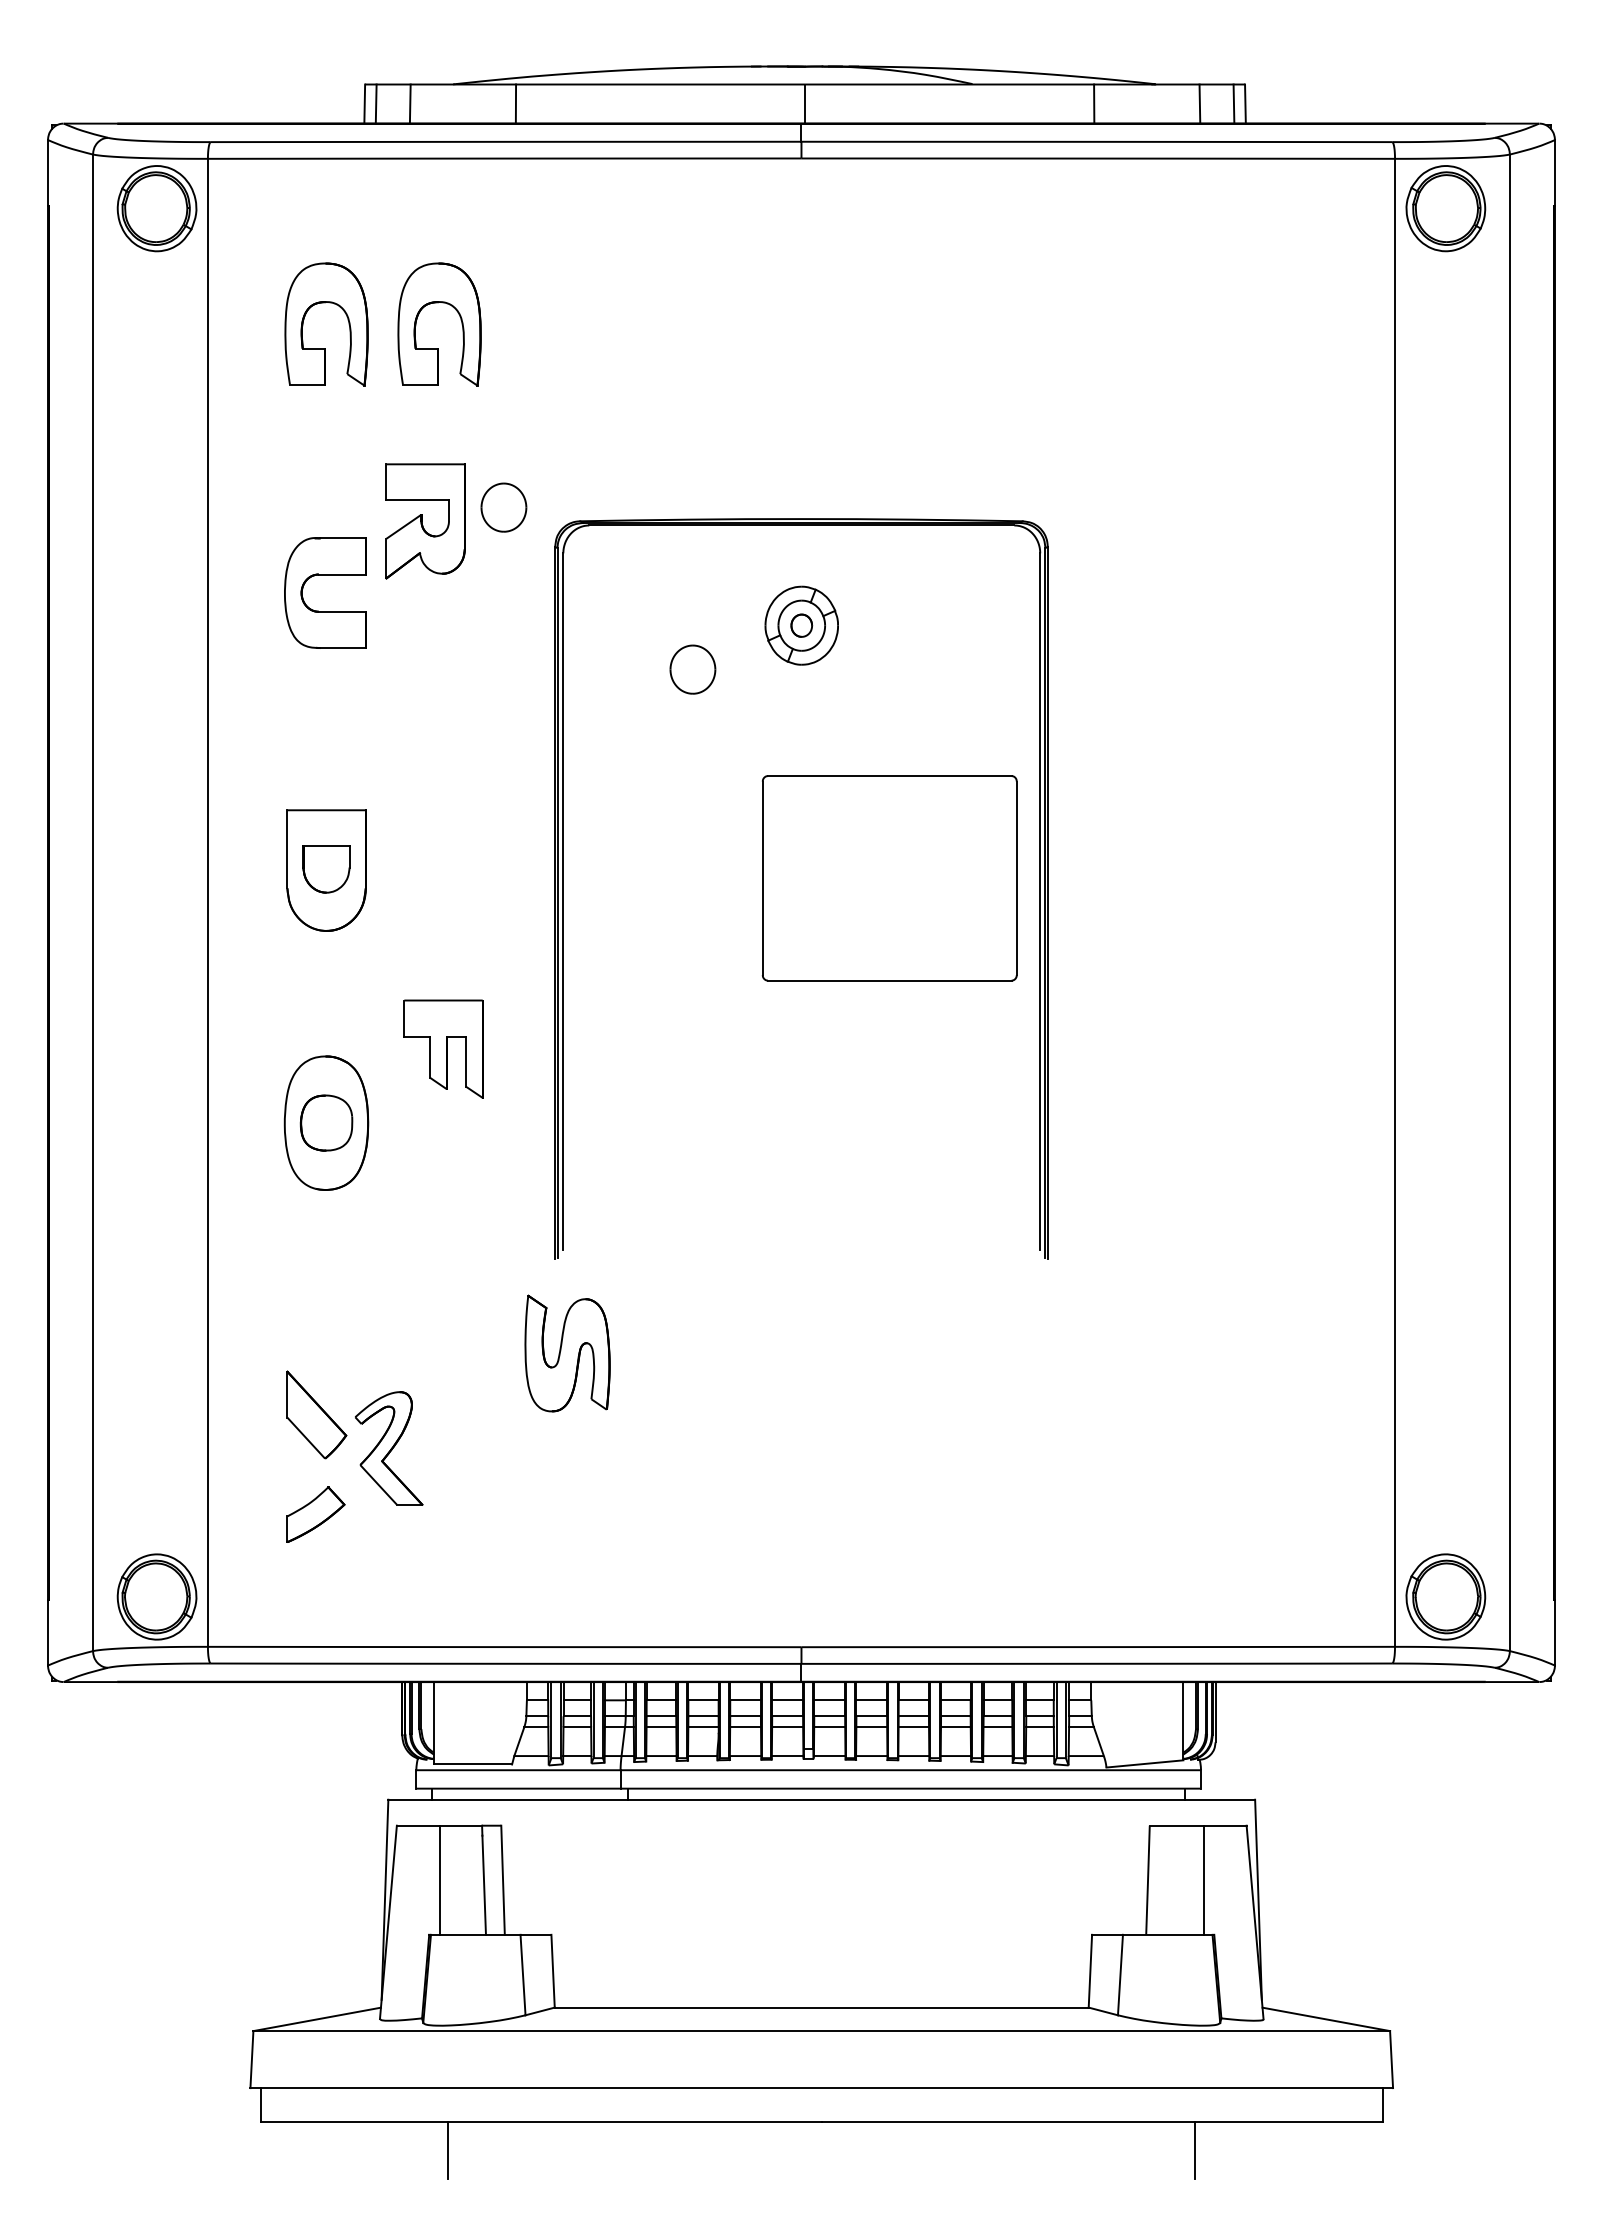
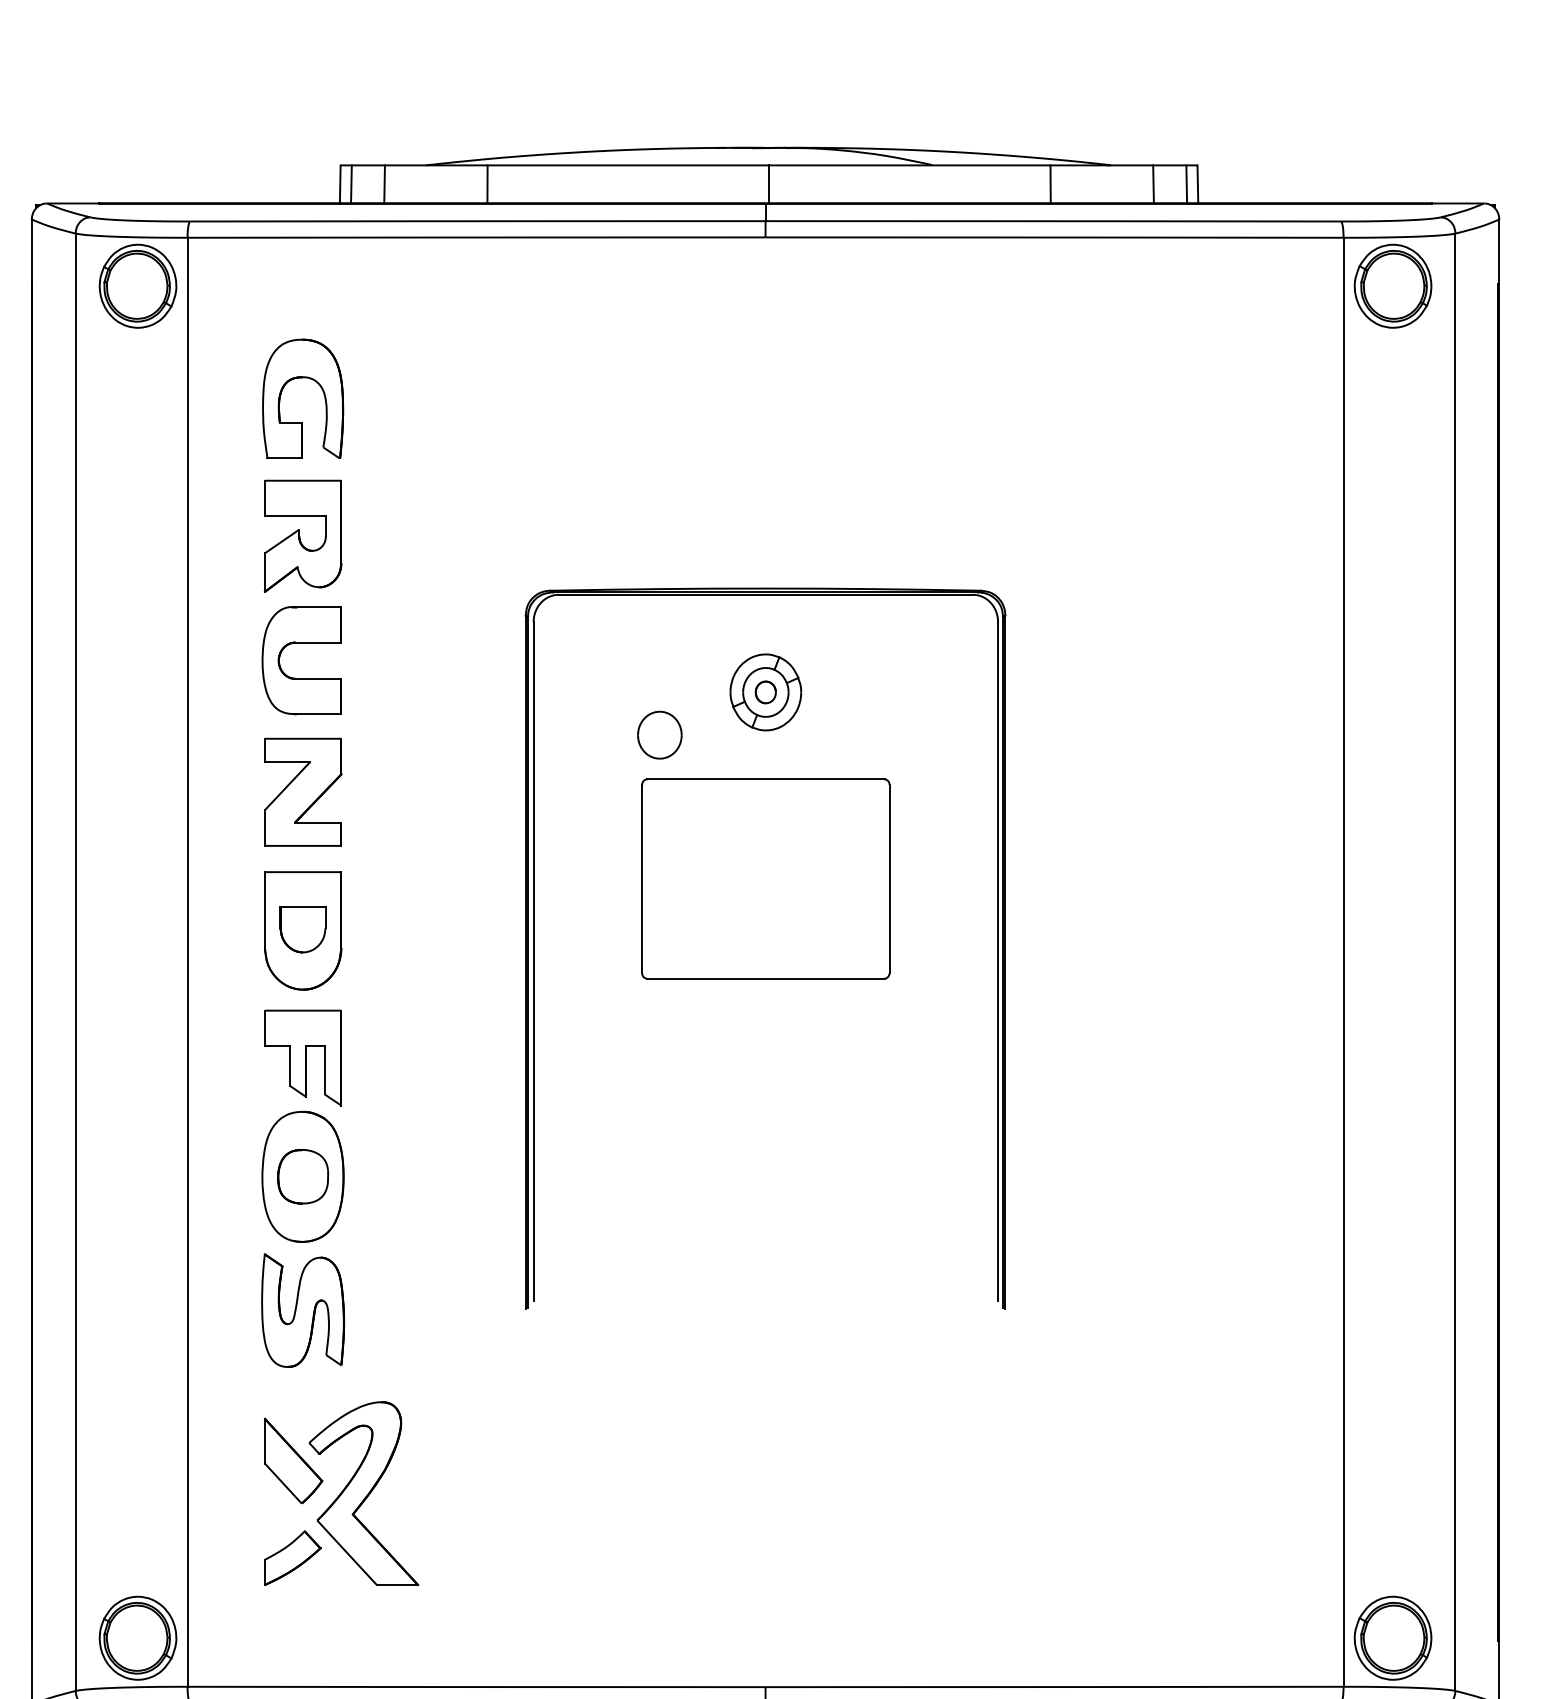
part: (438, 303) -> (412, 378), removed
part: (503, 507) -> (475, 577), removed
part: (425, 521) -> (303, 536), moved
part: (326, 728) -> (303, 792), added
part: (889, 878) -> (765, 879), moved
part: (443, 1048) -> (303, 1057), moved
part: (567, 1353) -> (303, 1310), moved
part: (388, 1448) -> (363, 1493), size x1.67

